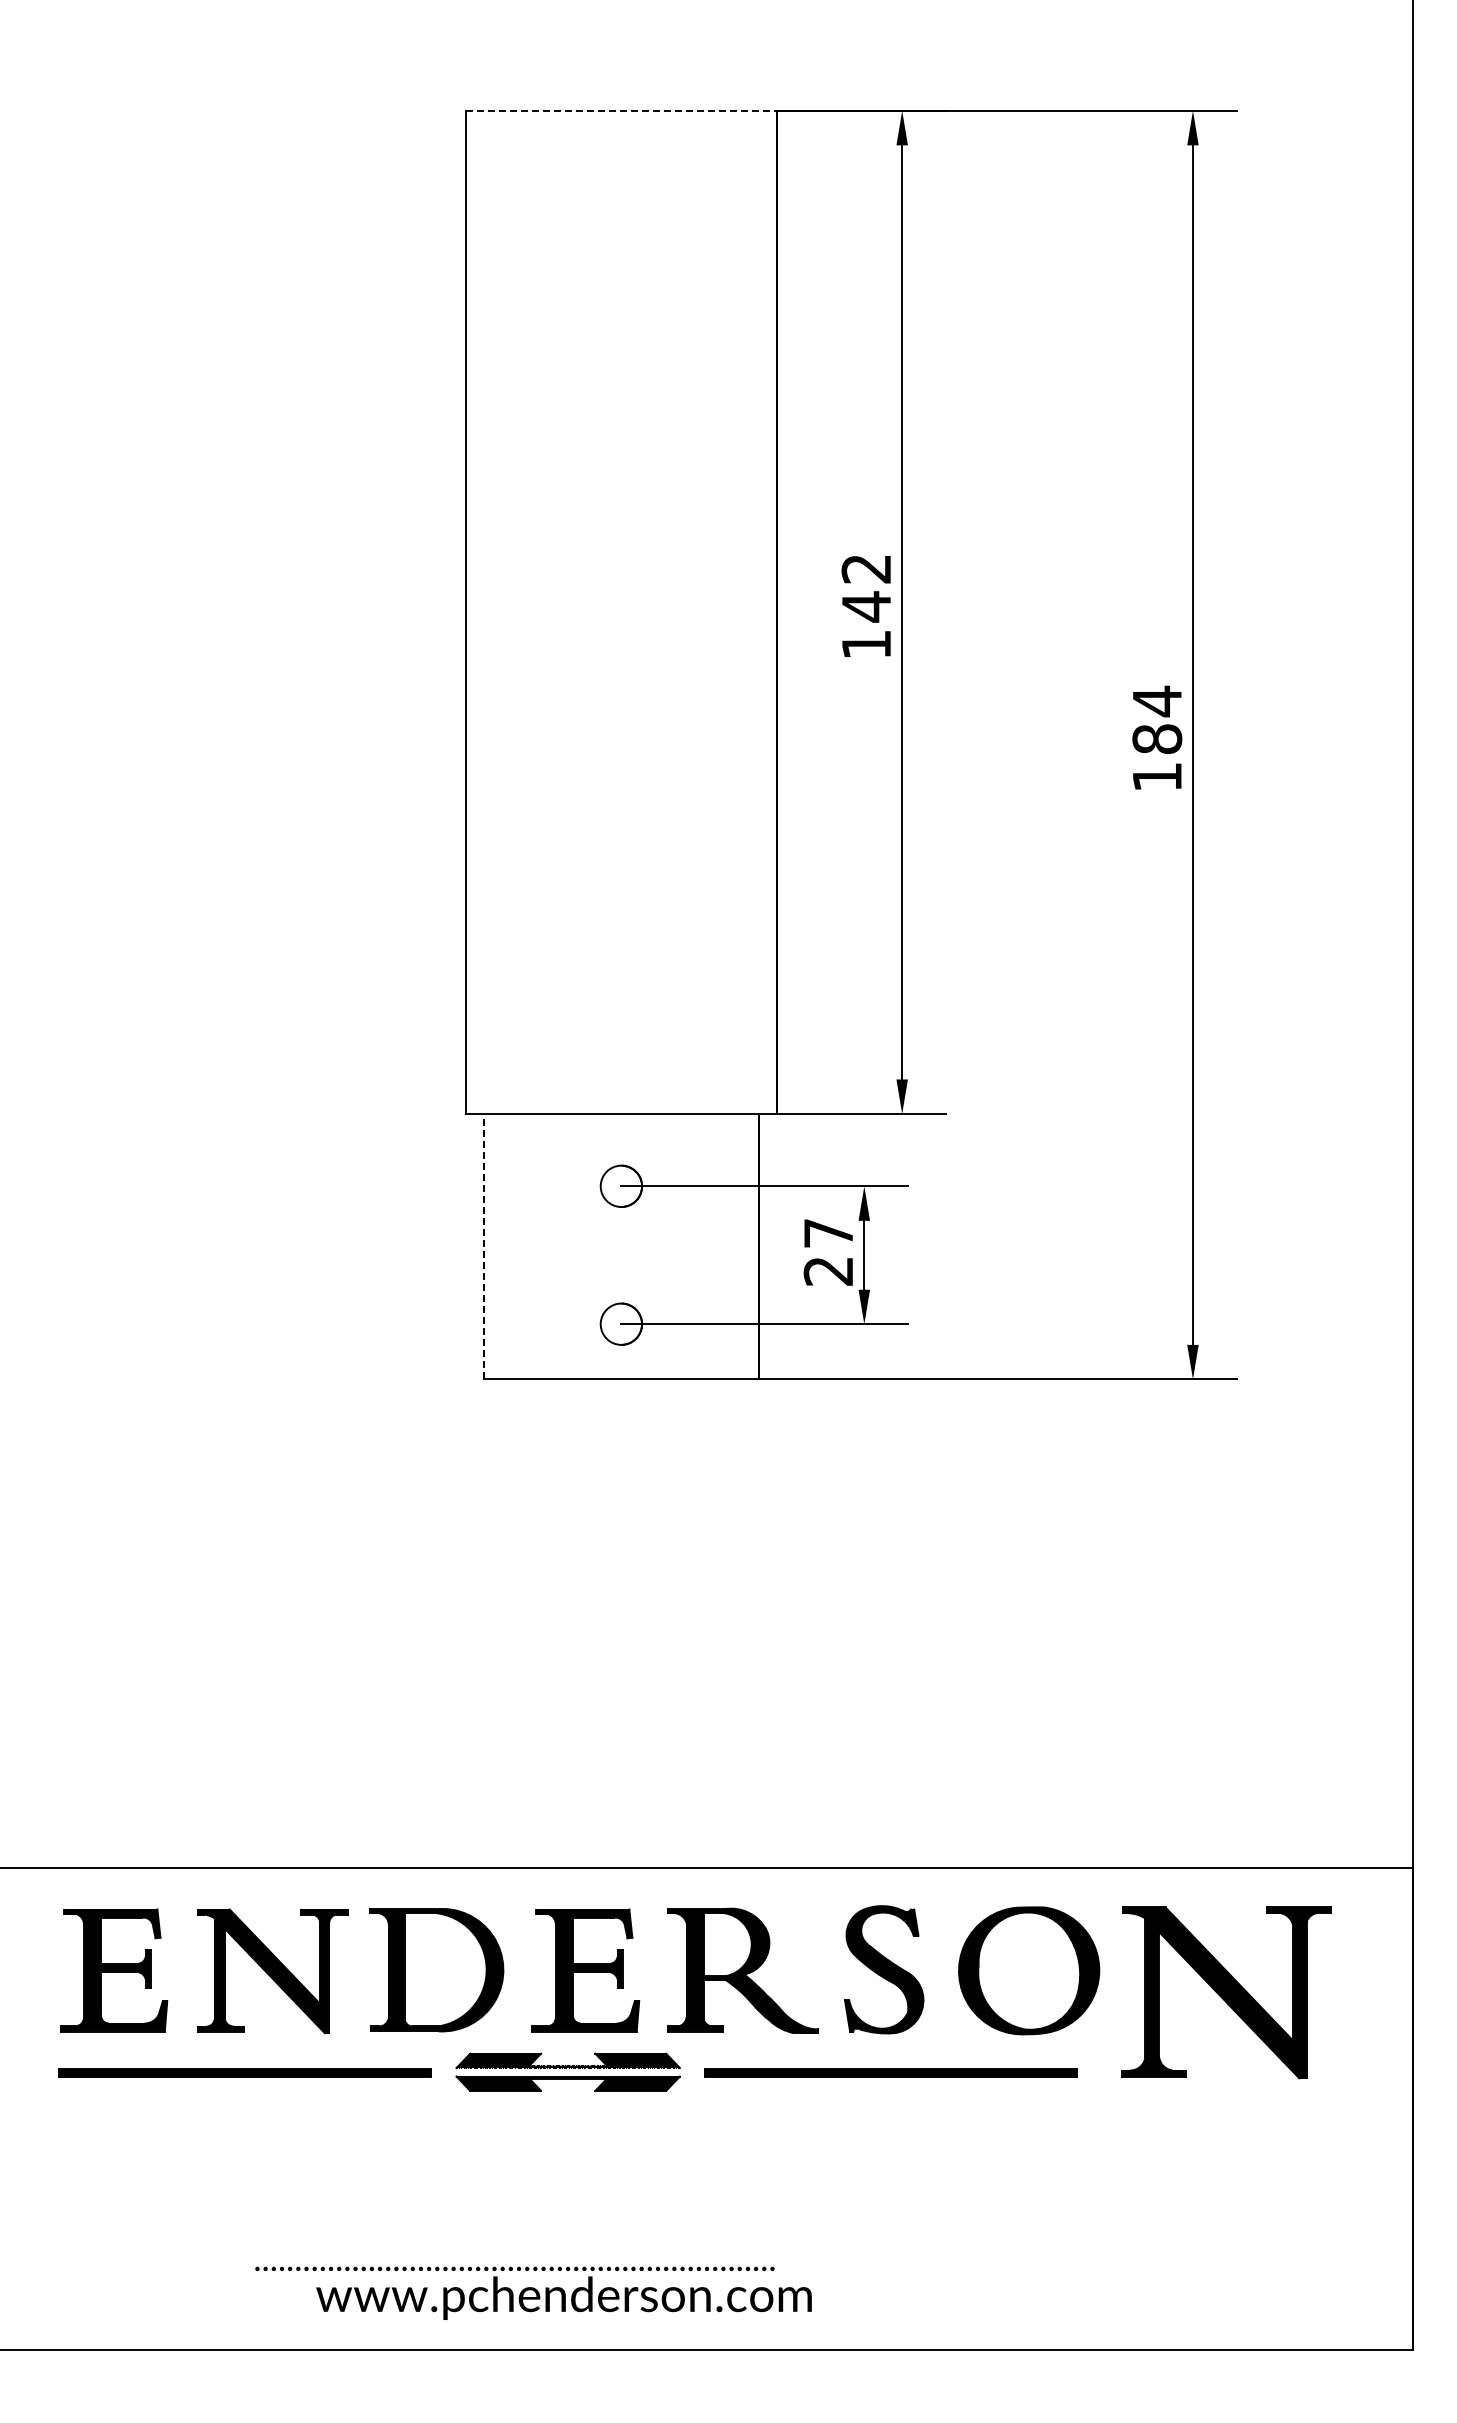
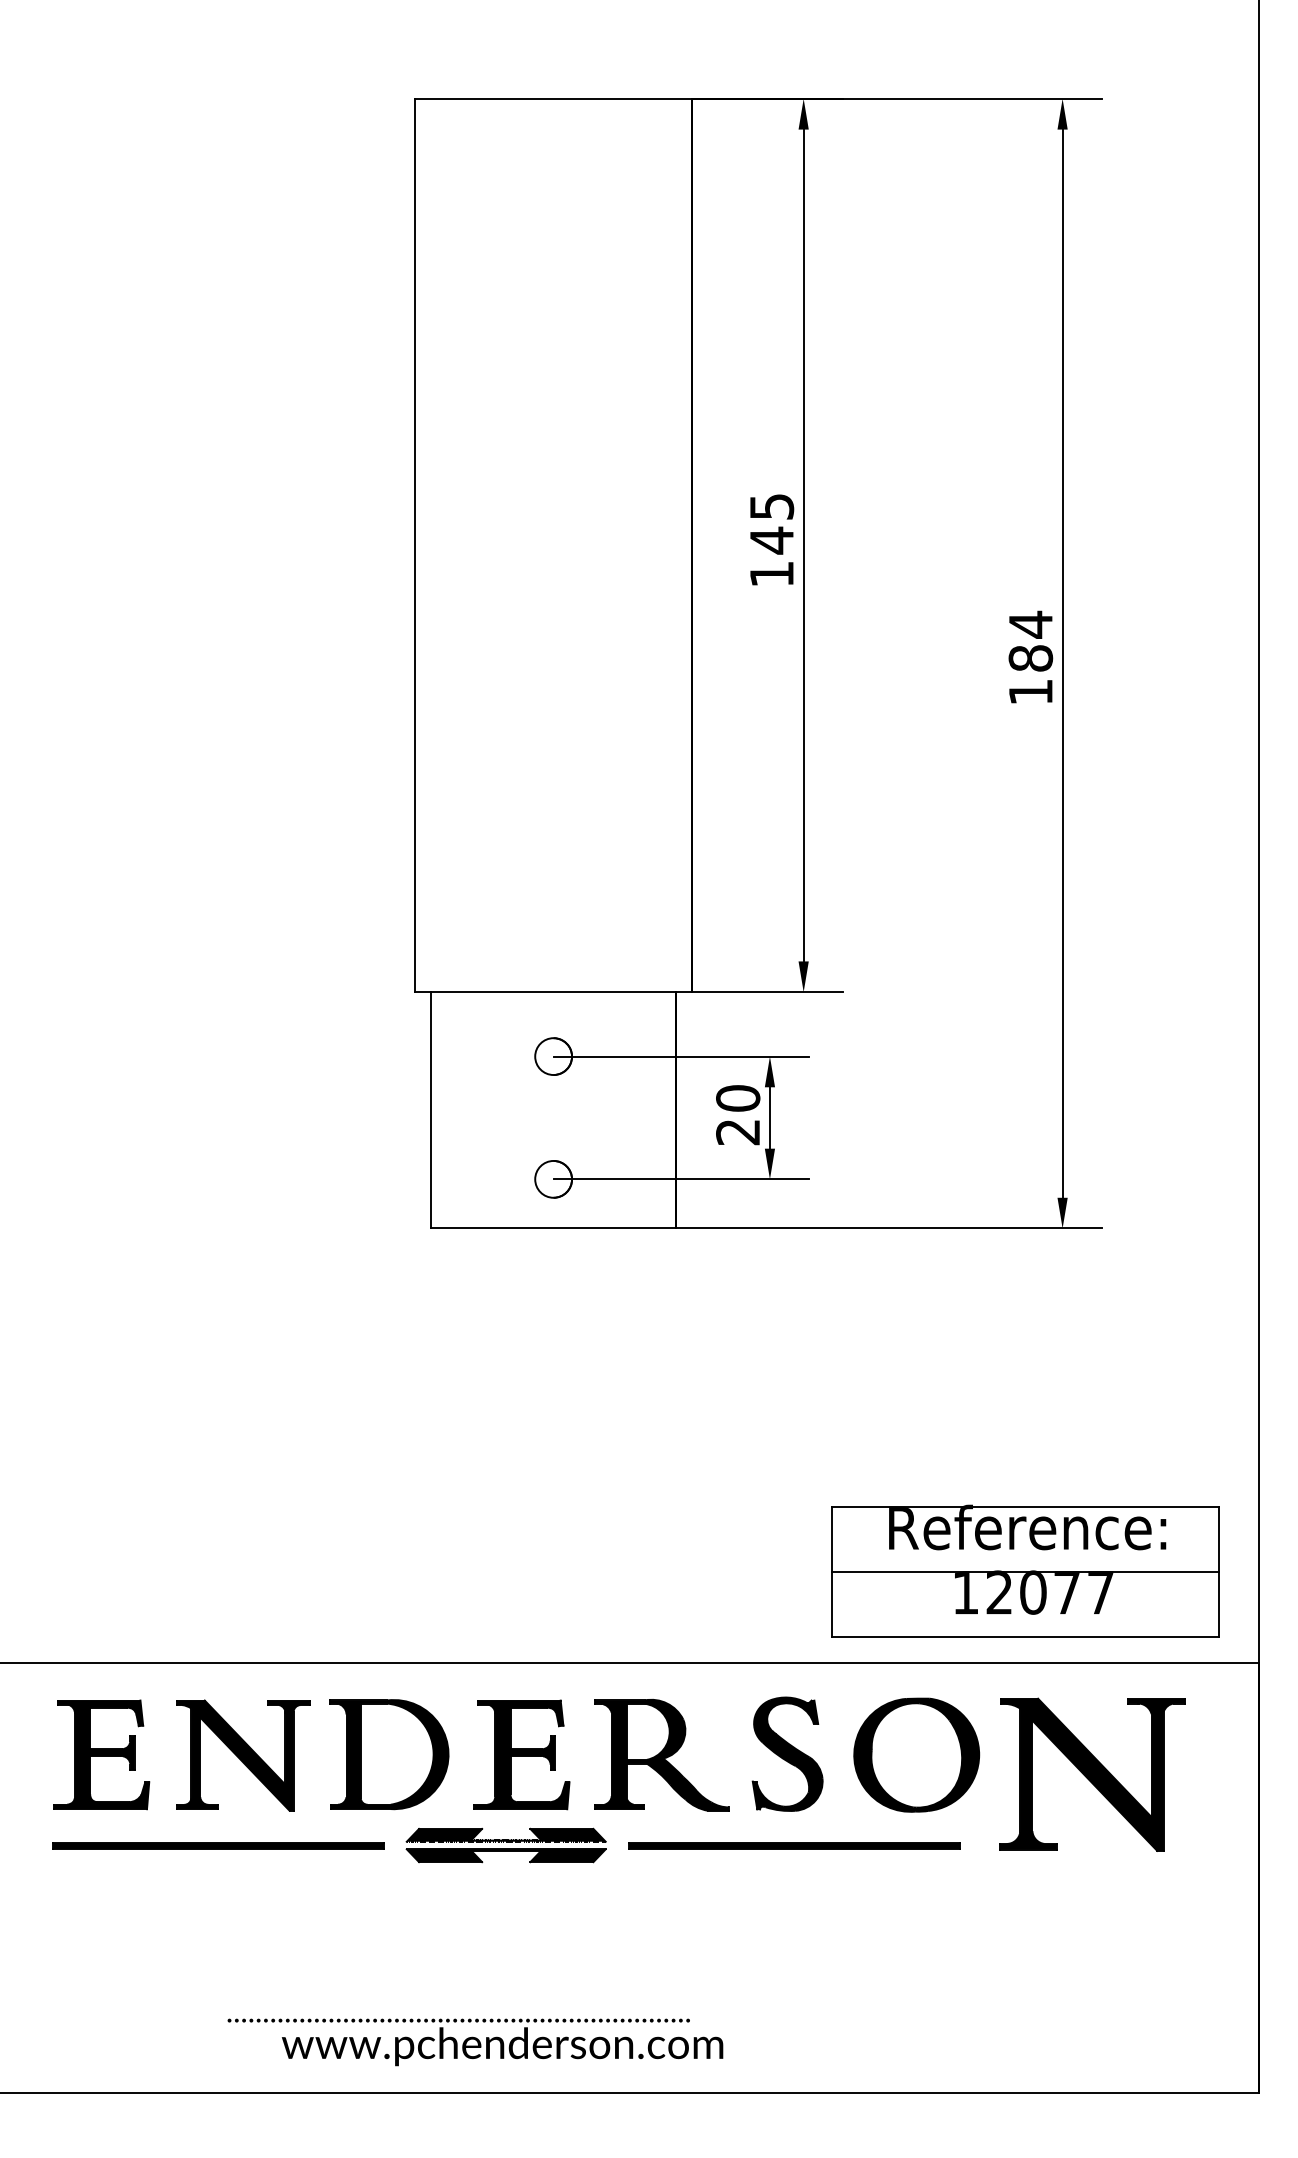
line: (621, 110) -> (553, 98), dashed -> solid
text: (866, 569) -> (771, 507), 142 -> 145
text: (828, 1233) -> (738, 1098), 27 -> 20
line: (483, 1246) -> (430, 1110), dashed -> solid
part: (1151, 1763) -> (1025, 1570), added

